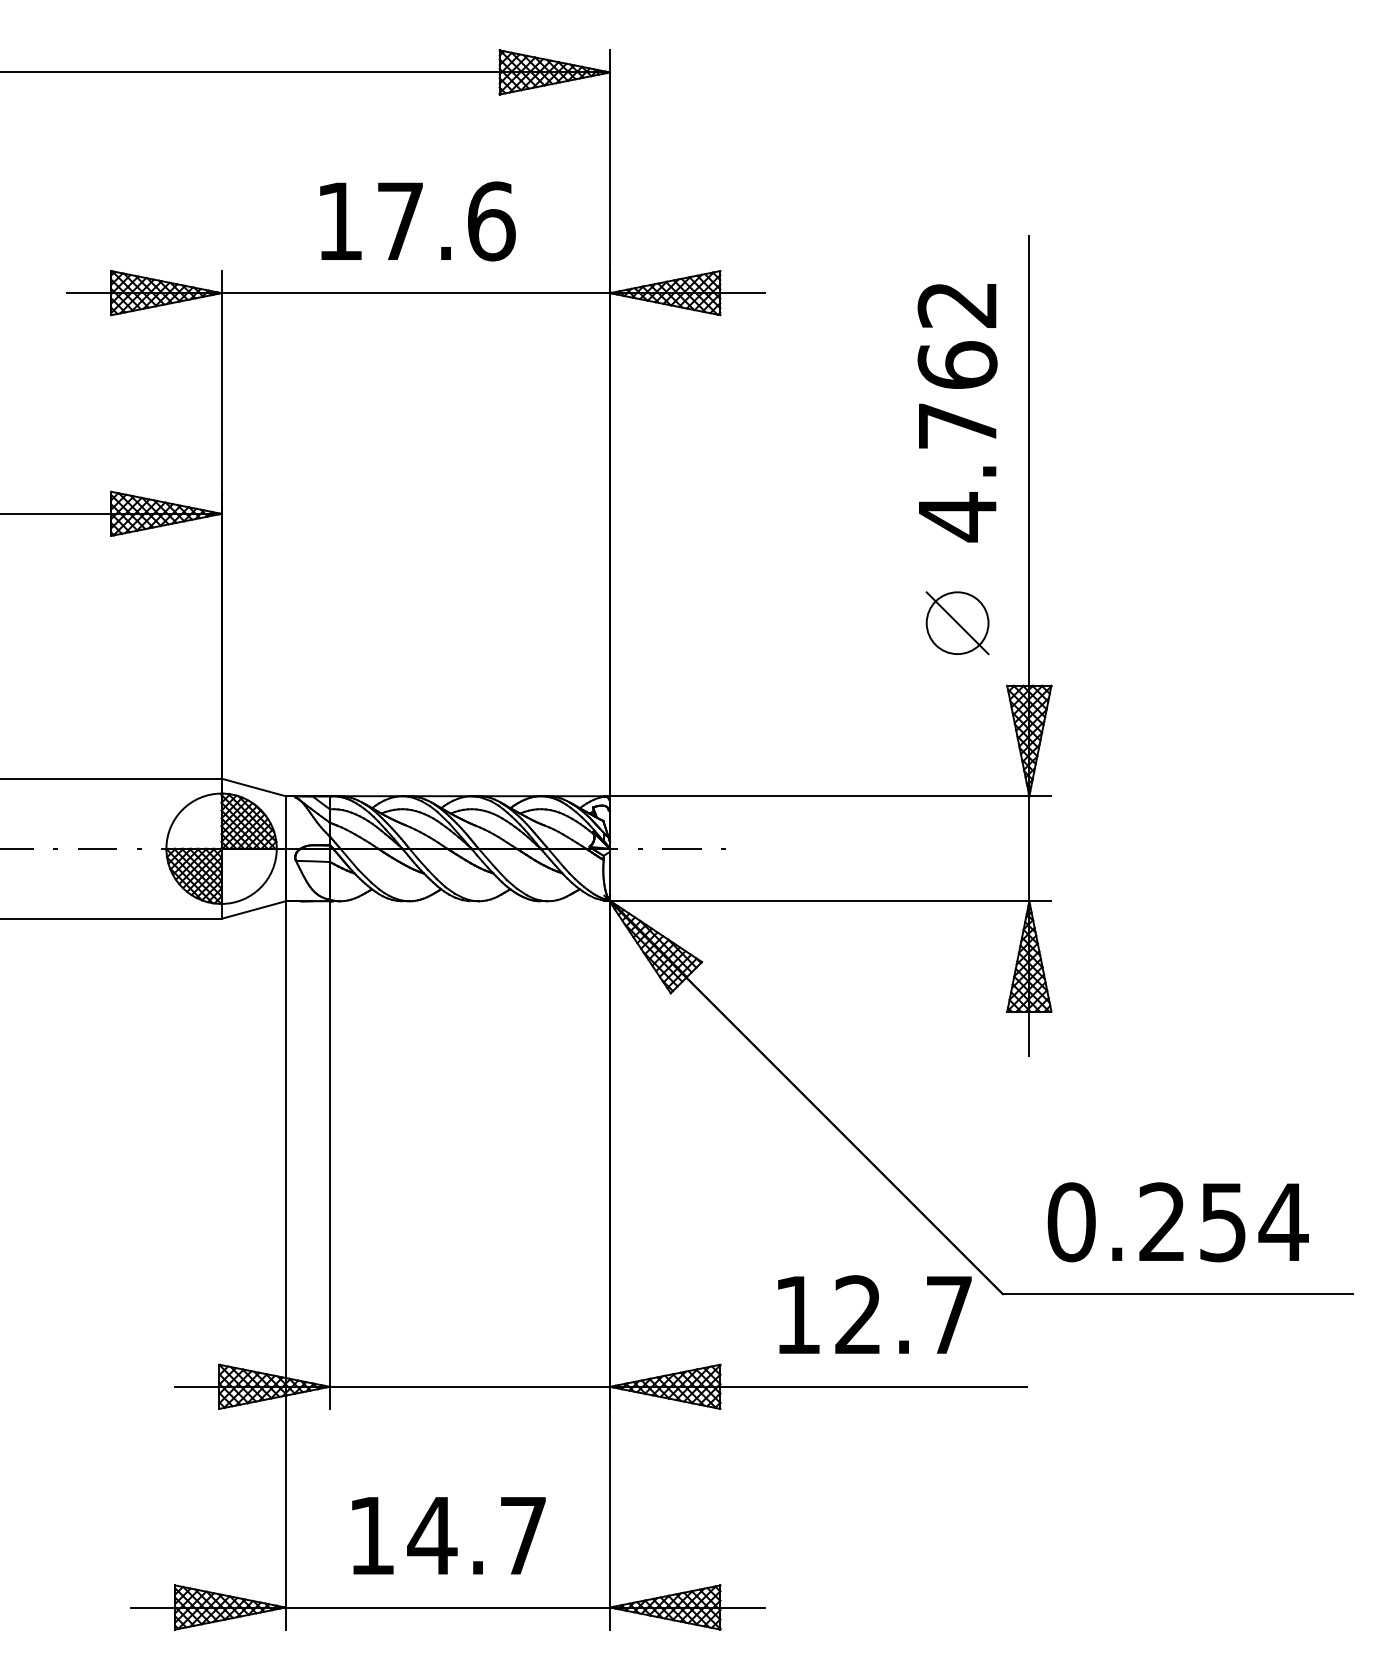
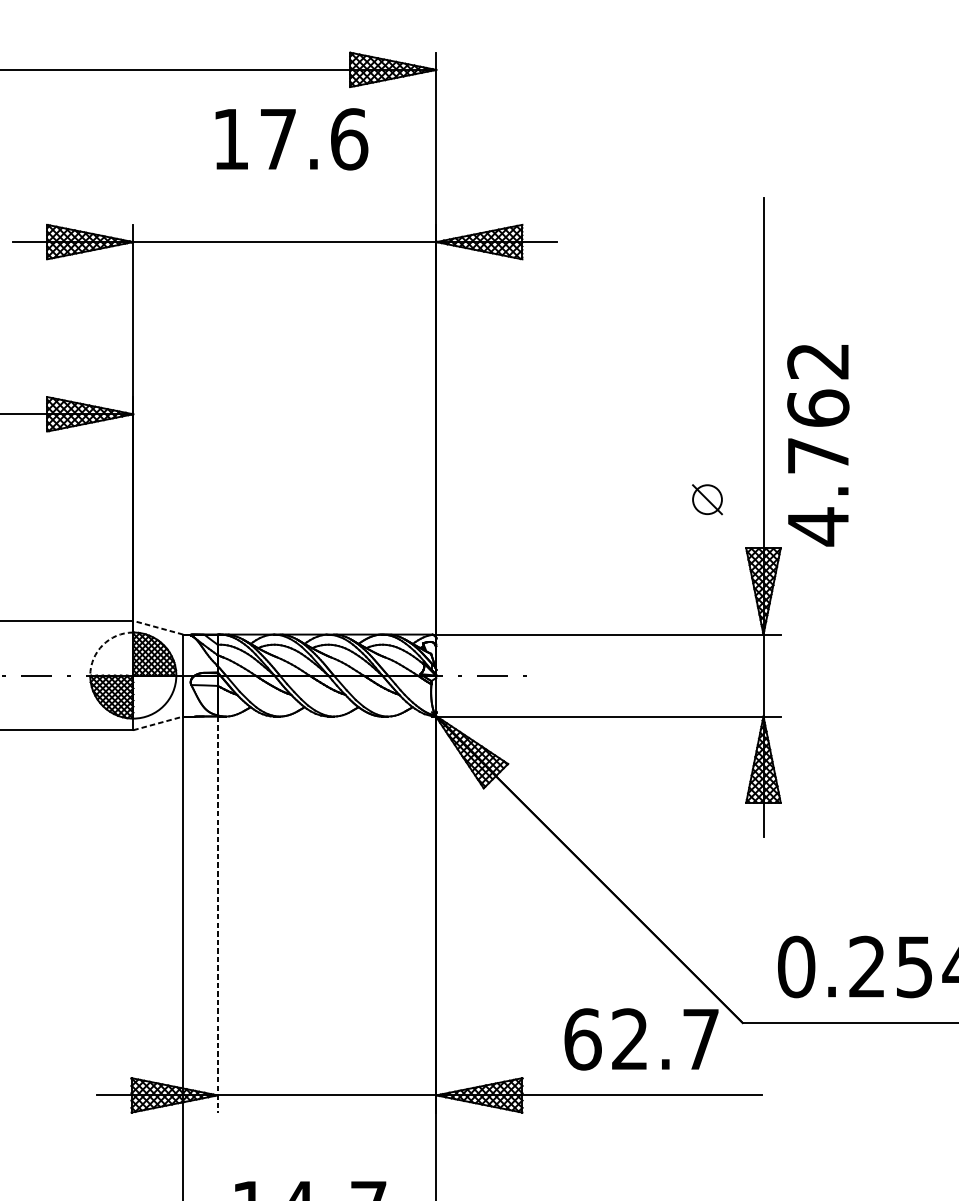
text: (417, 221) -> (291, 139), moved
text: (957, 413) -> (818, 445), moved
part: (957, 623) -> (707, 499), size x0.6
line: (253, 787) -> (158, 627), solid -> dashed
arc: (182, 809) -> (102, 644), solid -> dashed
line: (254, 909) -> (158, 722), solid -> dashed
line: (329, 1155) -> (217, 914), solid -> dashed
text: (798, 1315) -> (583, 1039), 12.7 -> 62.7

